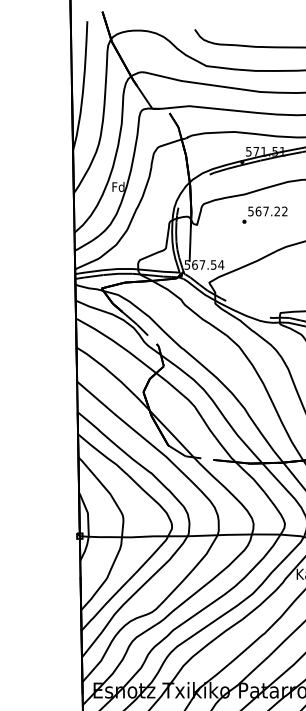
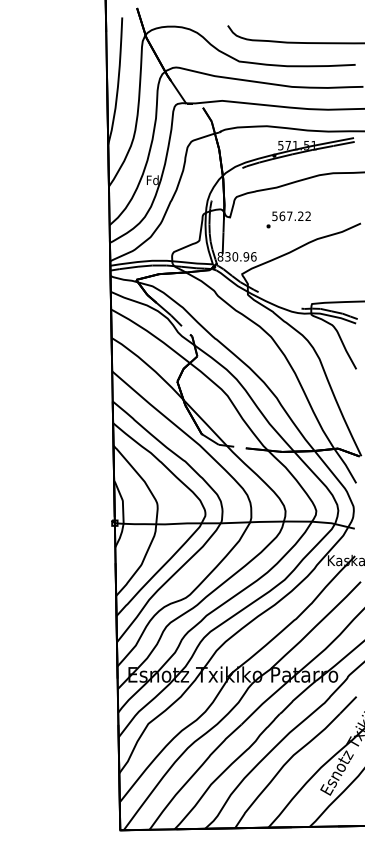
text: (264, 214) -> (288, 219), moved
text: (203, 264) -> (236, 256), 567.54 -> 830.96

